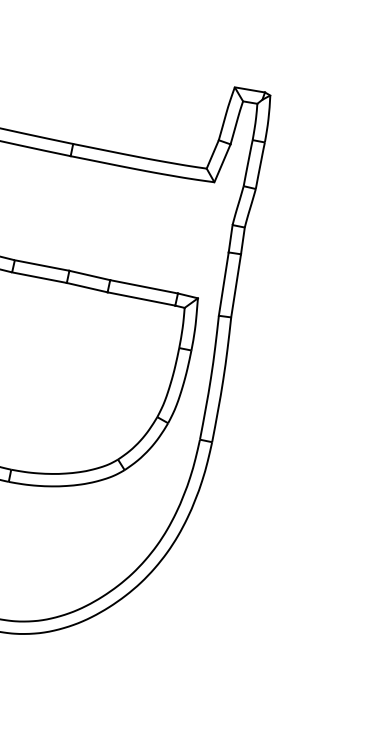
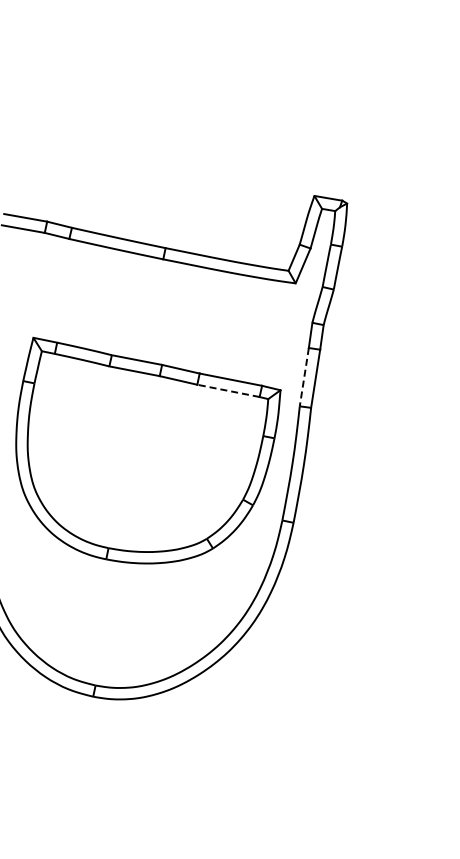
line: (223, 284) -> (304, 377), solid -> dashed
line: (141, 298) -> (228, 390), solid -> dashed

